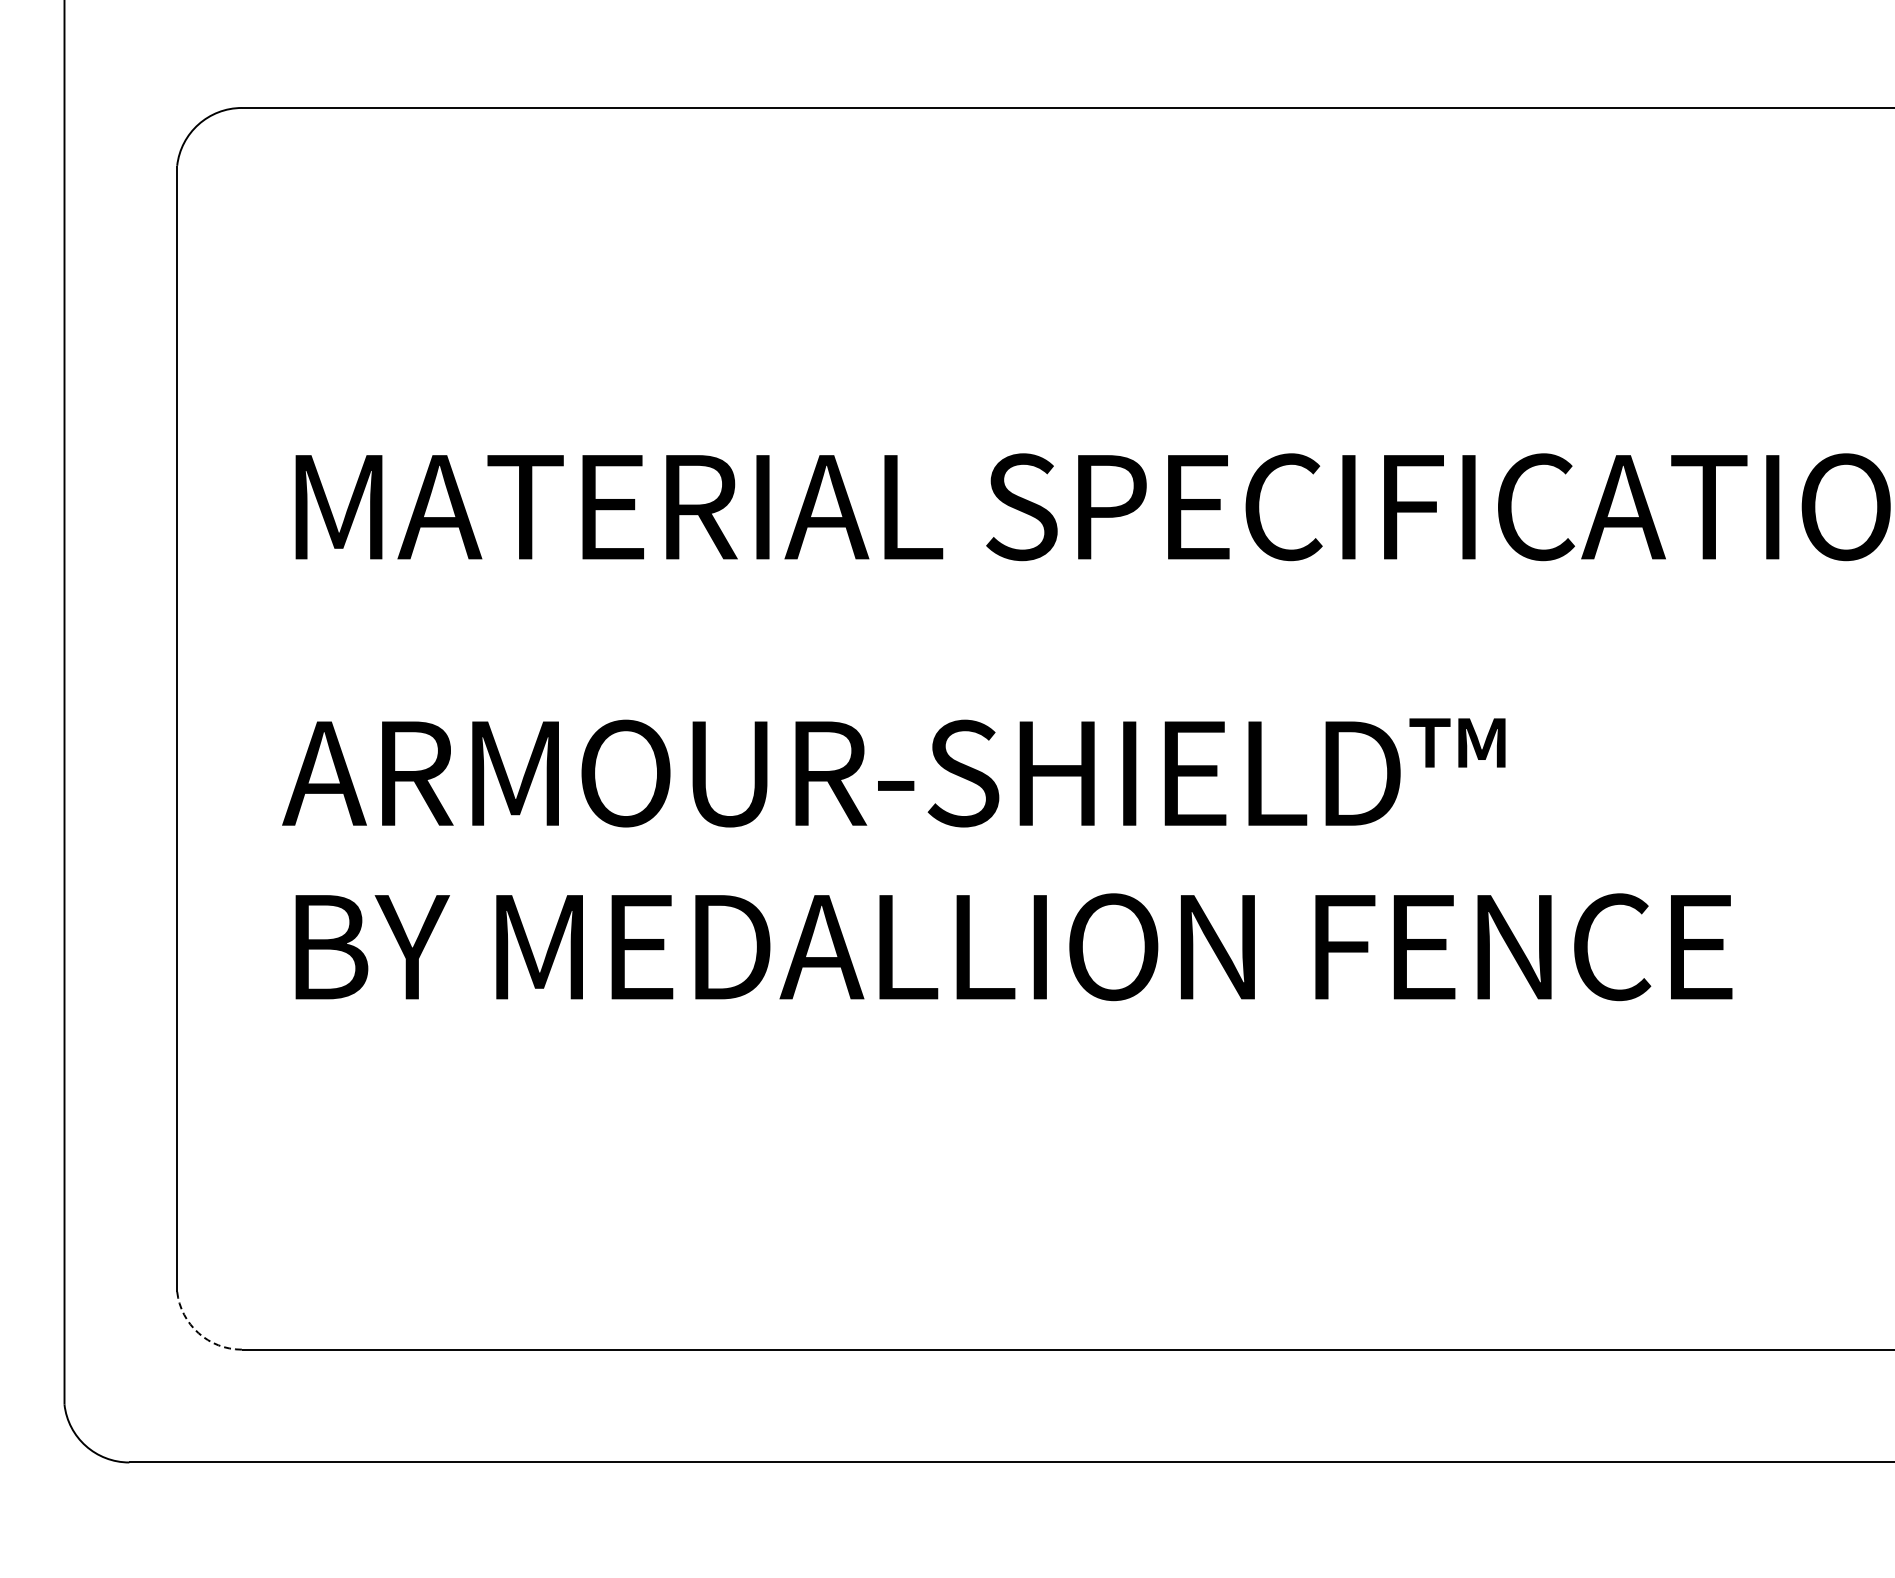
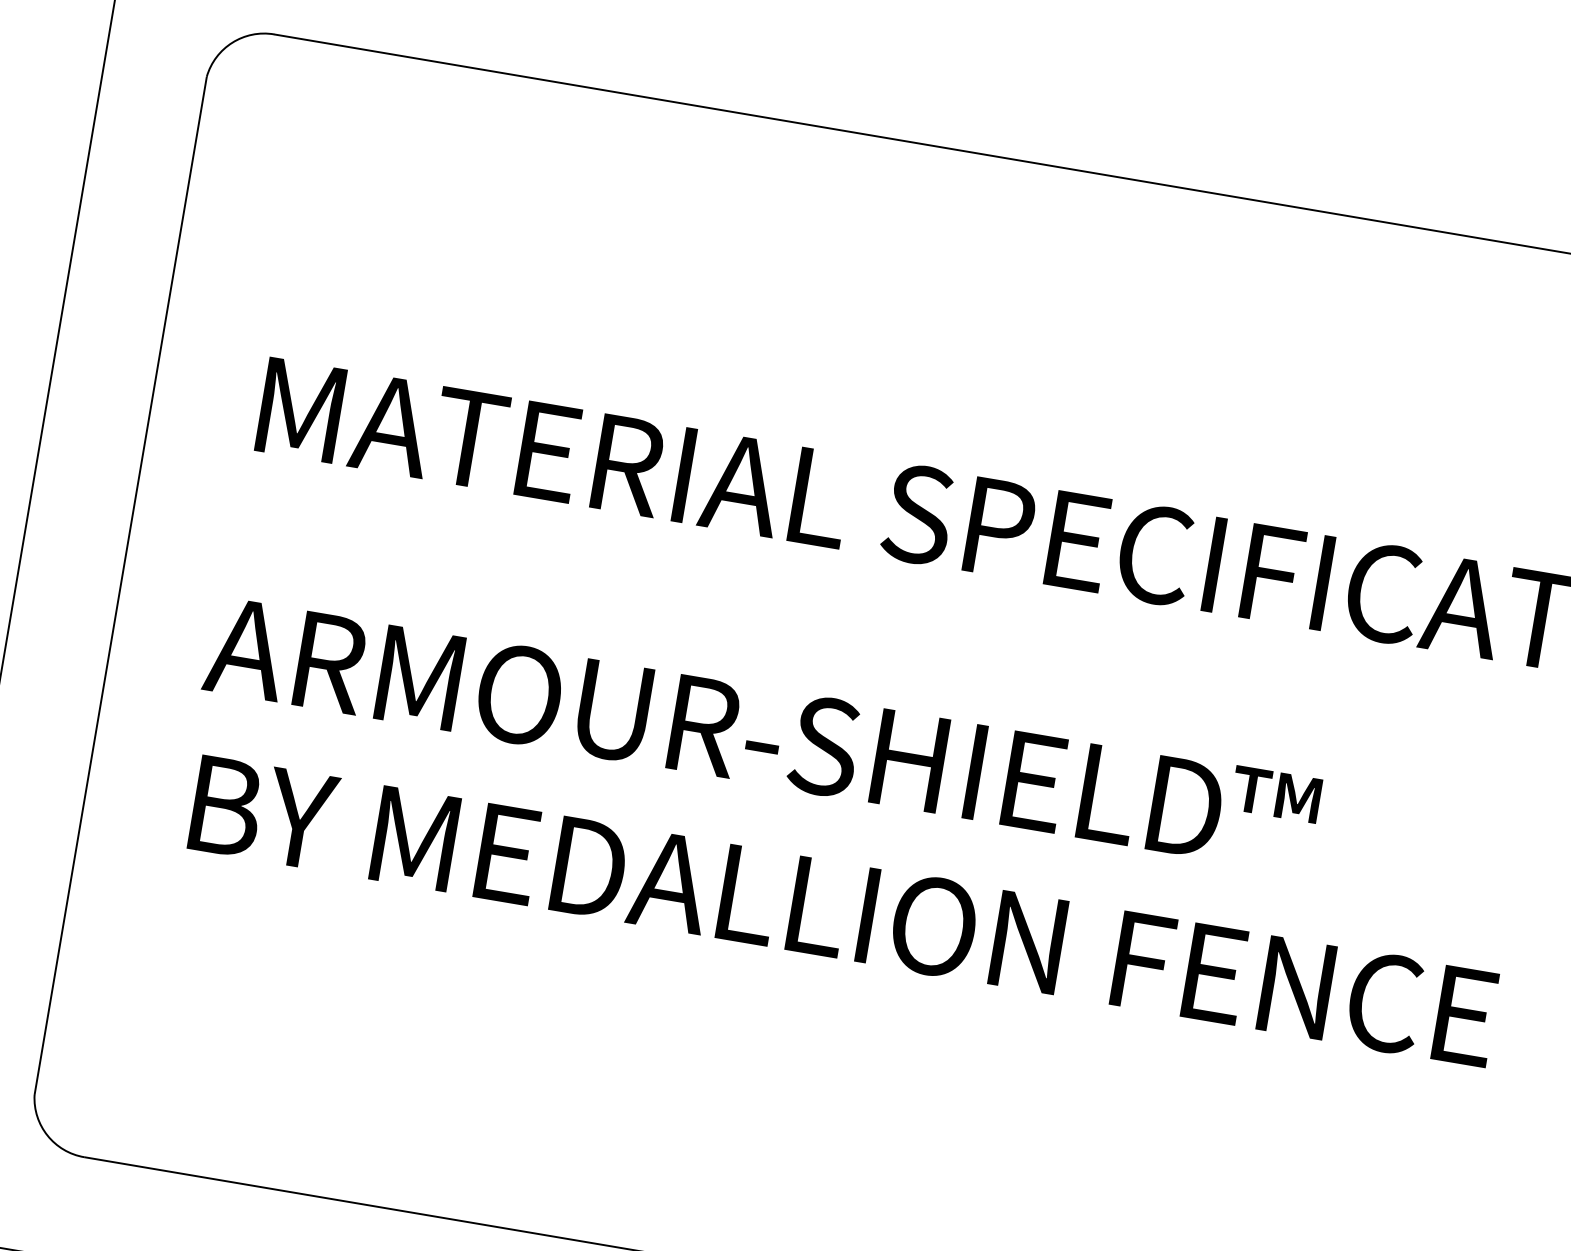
arc: (198, 1333) -> (47, 1135), dashed -> solid

